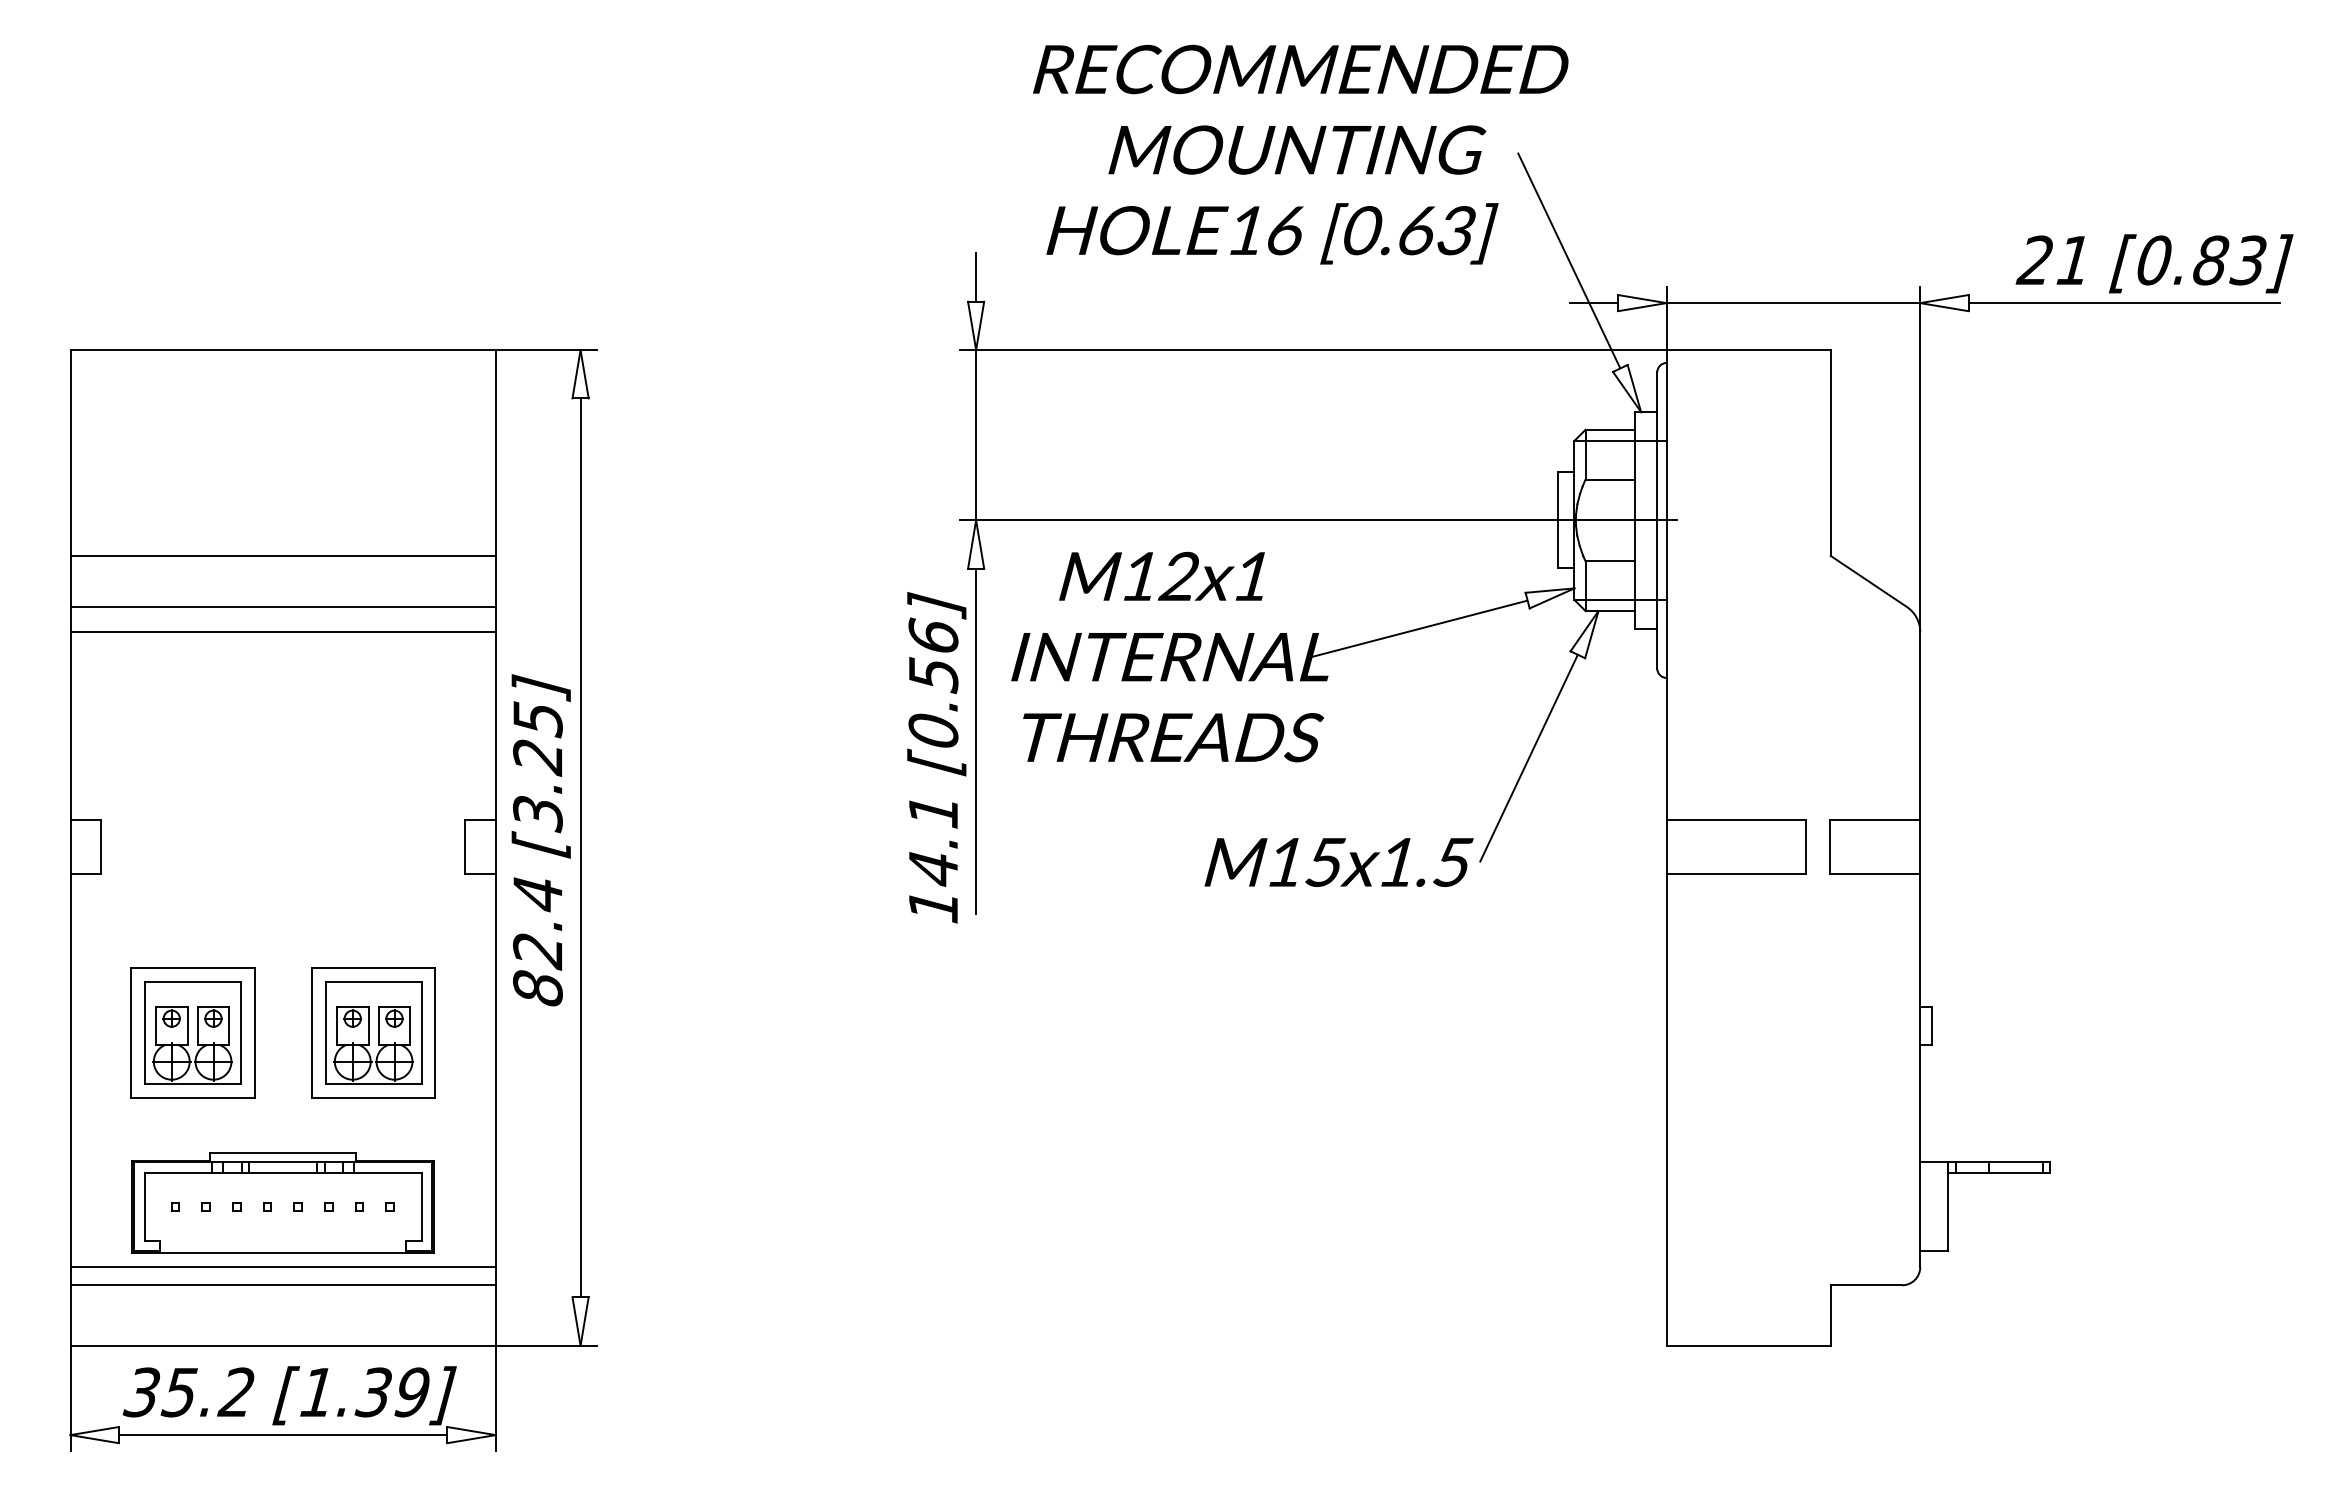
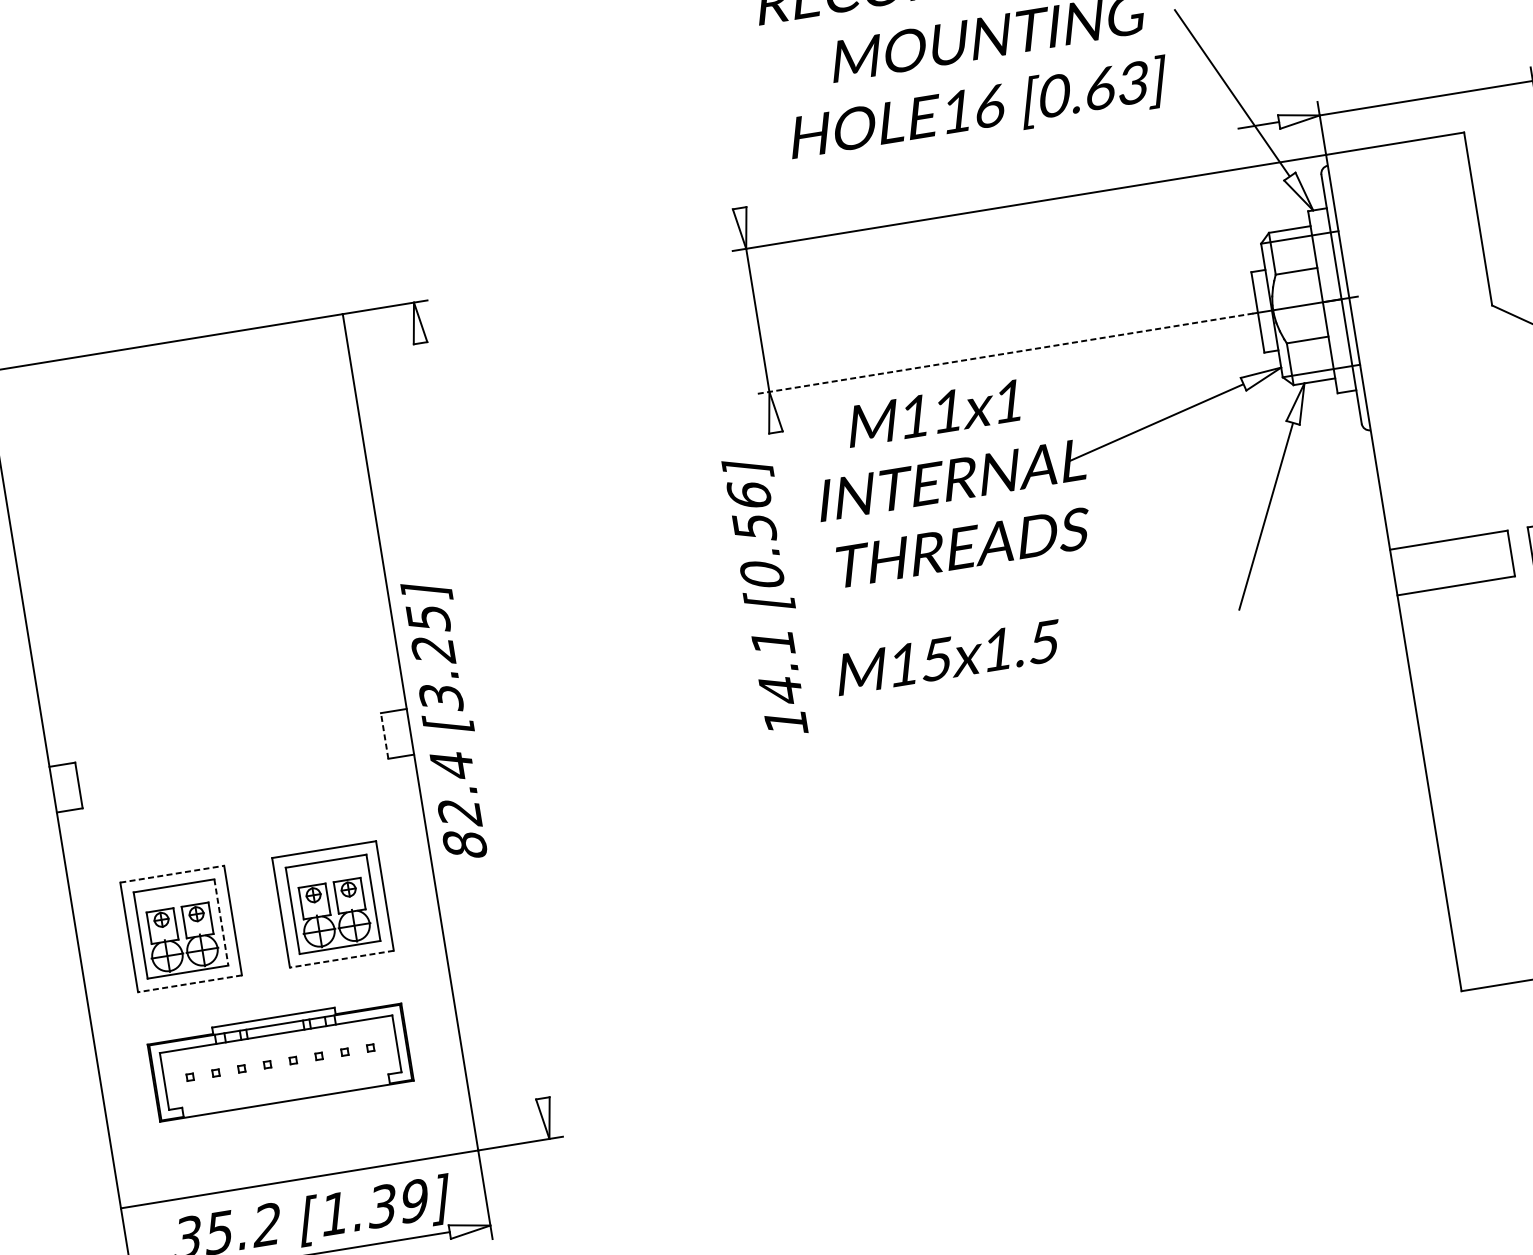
line: (976, 277) -> (736, 187), removed
line: (1255, 520) -> (1004, 353), solid -> dashed
line: (282, 556) -> (191, 516), removed
text: (1177, 575) -> (946, 410), M12x1 -> M11x1
line: (282, 606) -> (198, 558), removed
line: (282, 632) -> (202, 580), removed
line: (976, 741) -> (799, 577), removed
line: (465, 846) -> (384, 735), solid -> dashed
line: (580, 847) -> (481, 720), removed
text: (1338, 862) -> (948, 657), moved
line: (192, 967) -> (172, 874), solid -> dashed
line: (240, 1033) -> (221, 922), solid -> dashed
line: (192, 1098) -> (189, 984), solid -> dashed
line: (373, 1098) -> (341, 959), solid -> dashed
line: (282, 1267) -> (288, 1113), removed
line: (282, 1285) -> (290, 1128), removed

